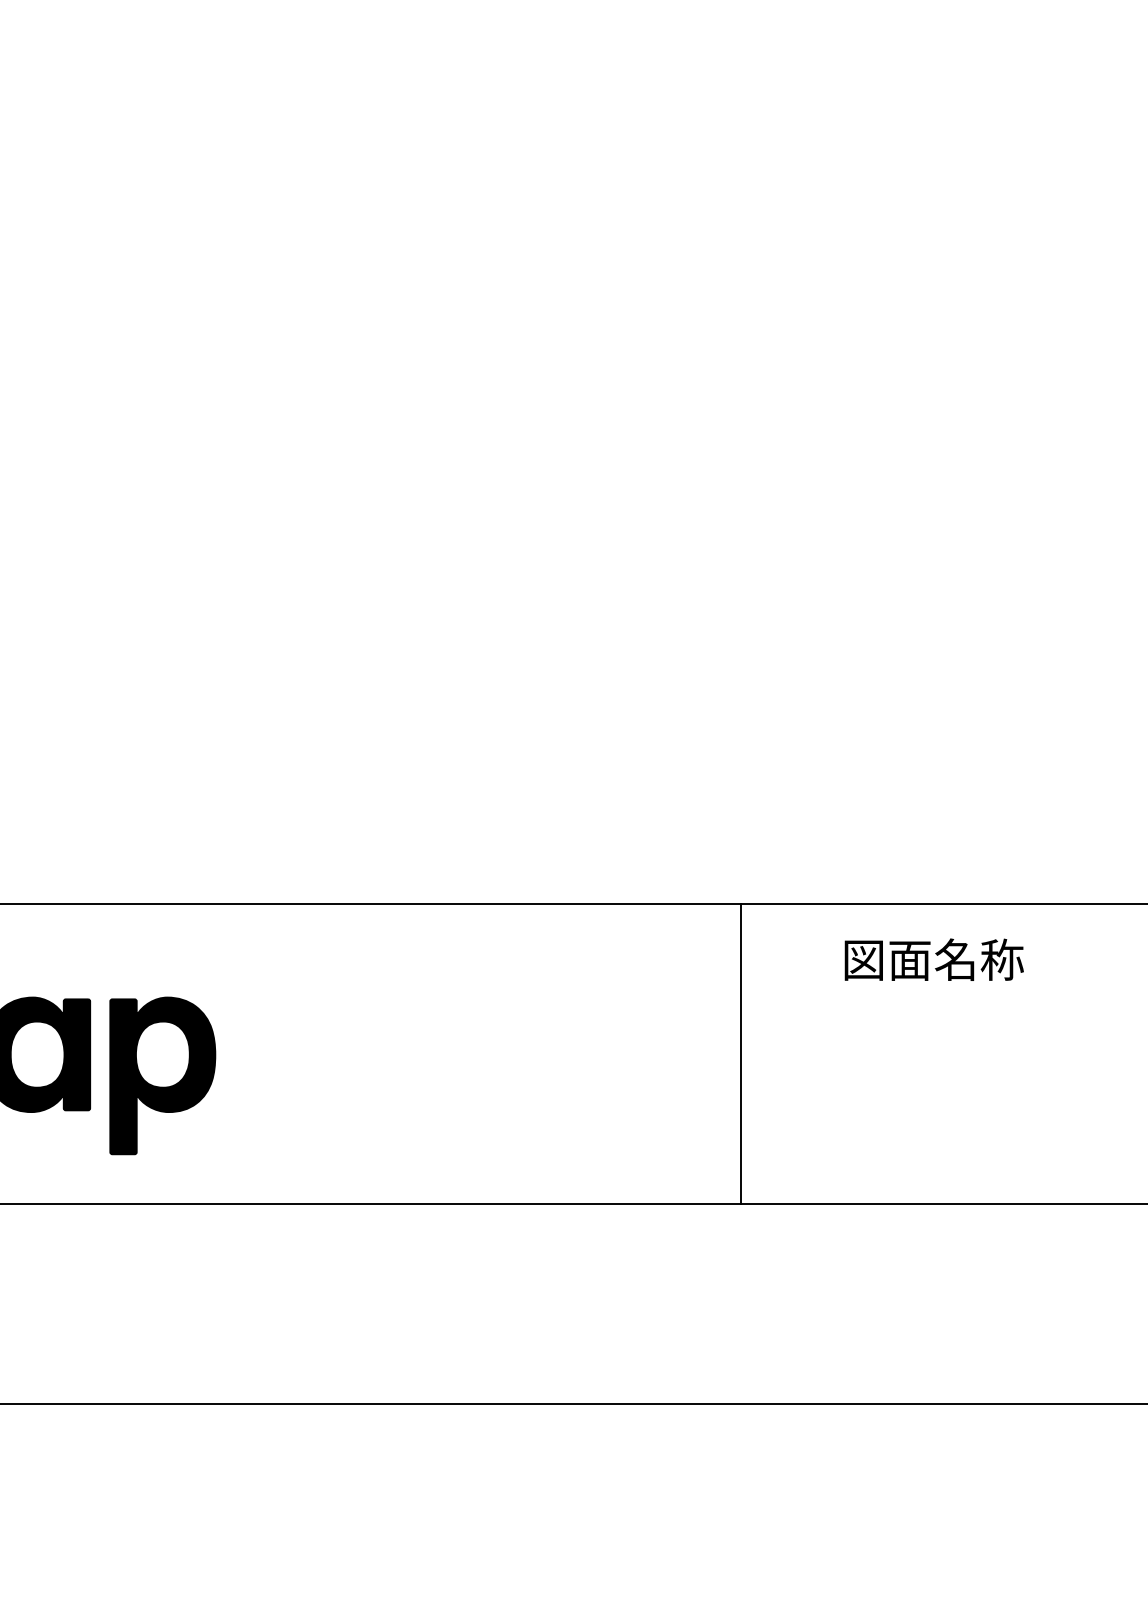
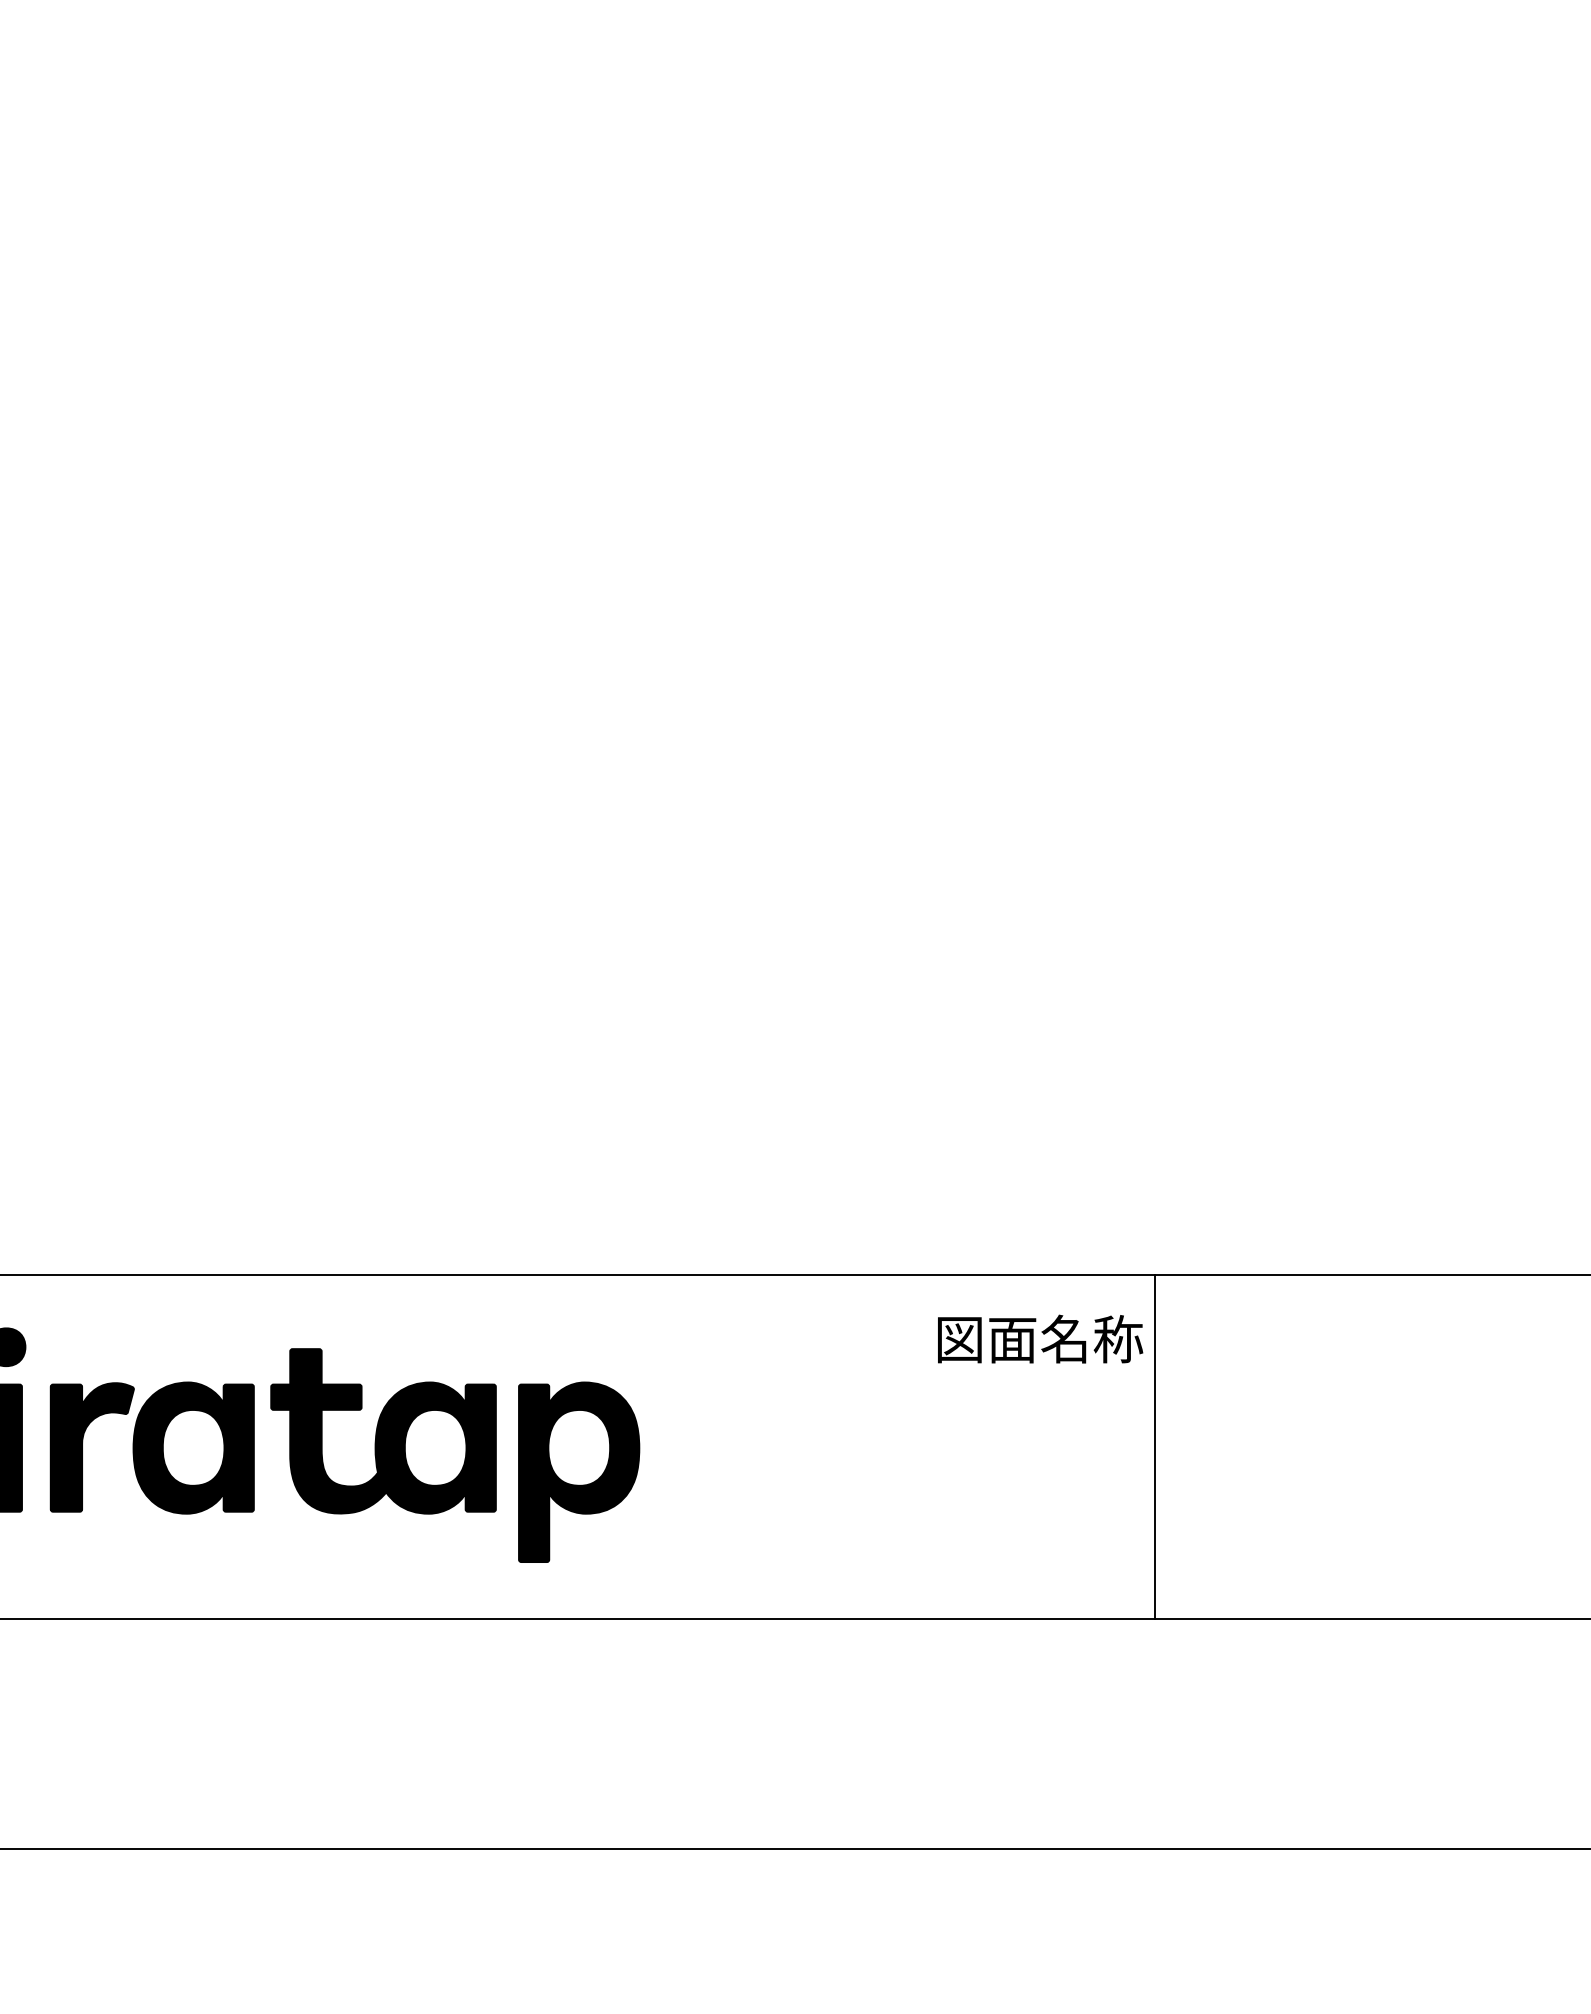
text: (934, 959) -> (1040, 1338), moved
line: (740, 1054) -> (1154, 1447), moved

